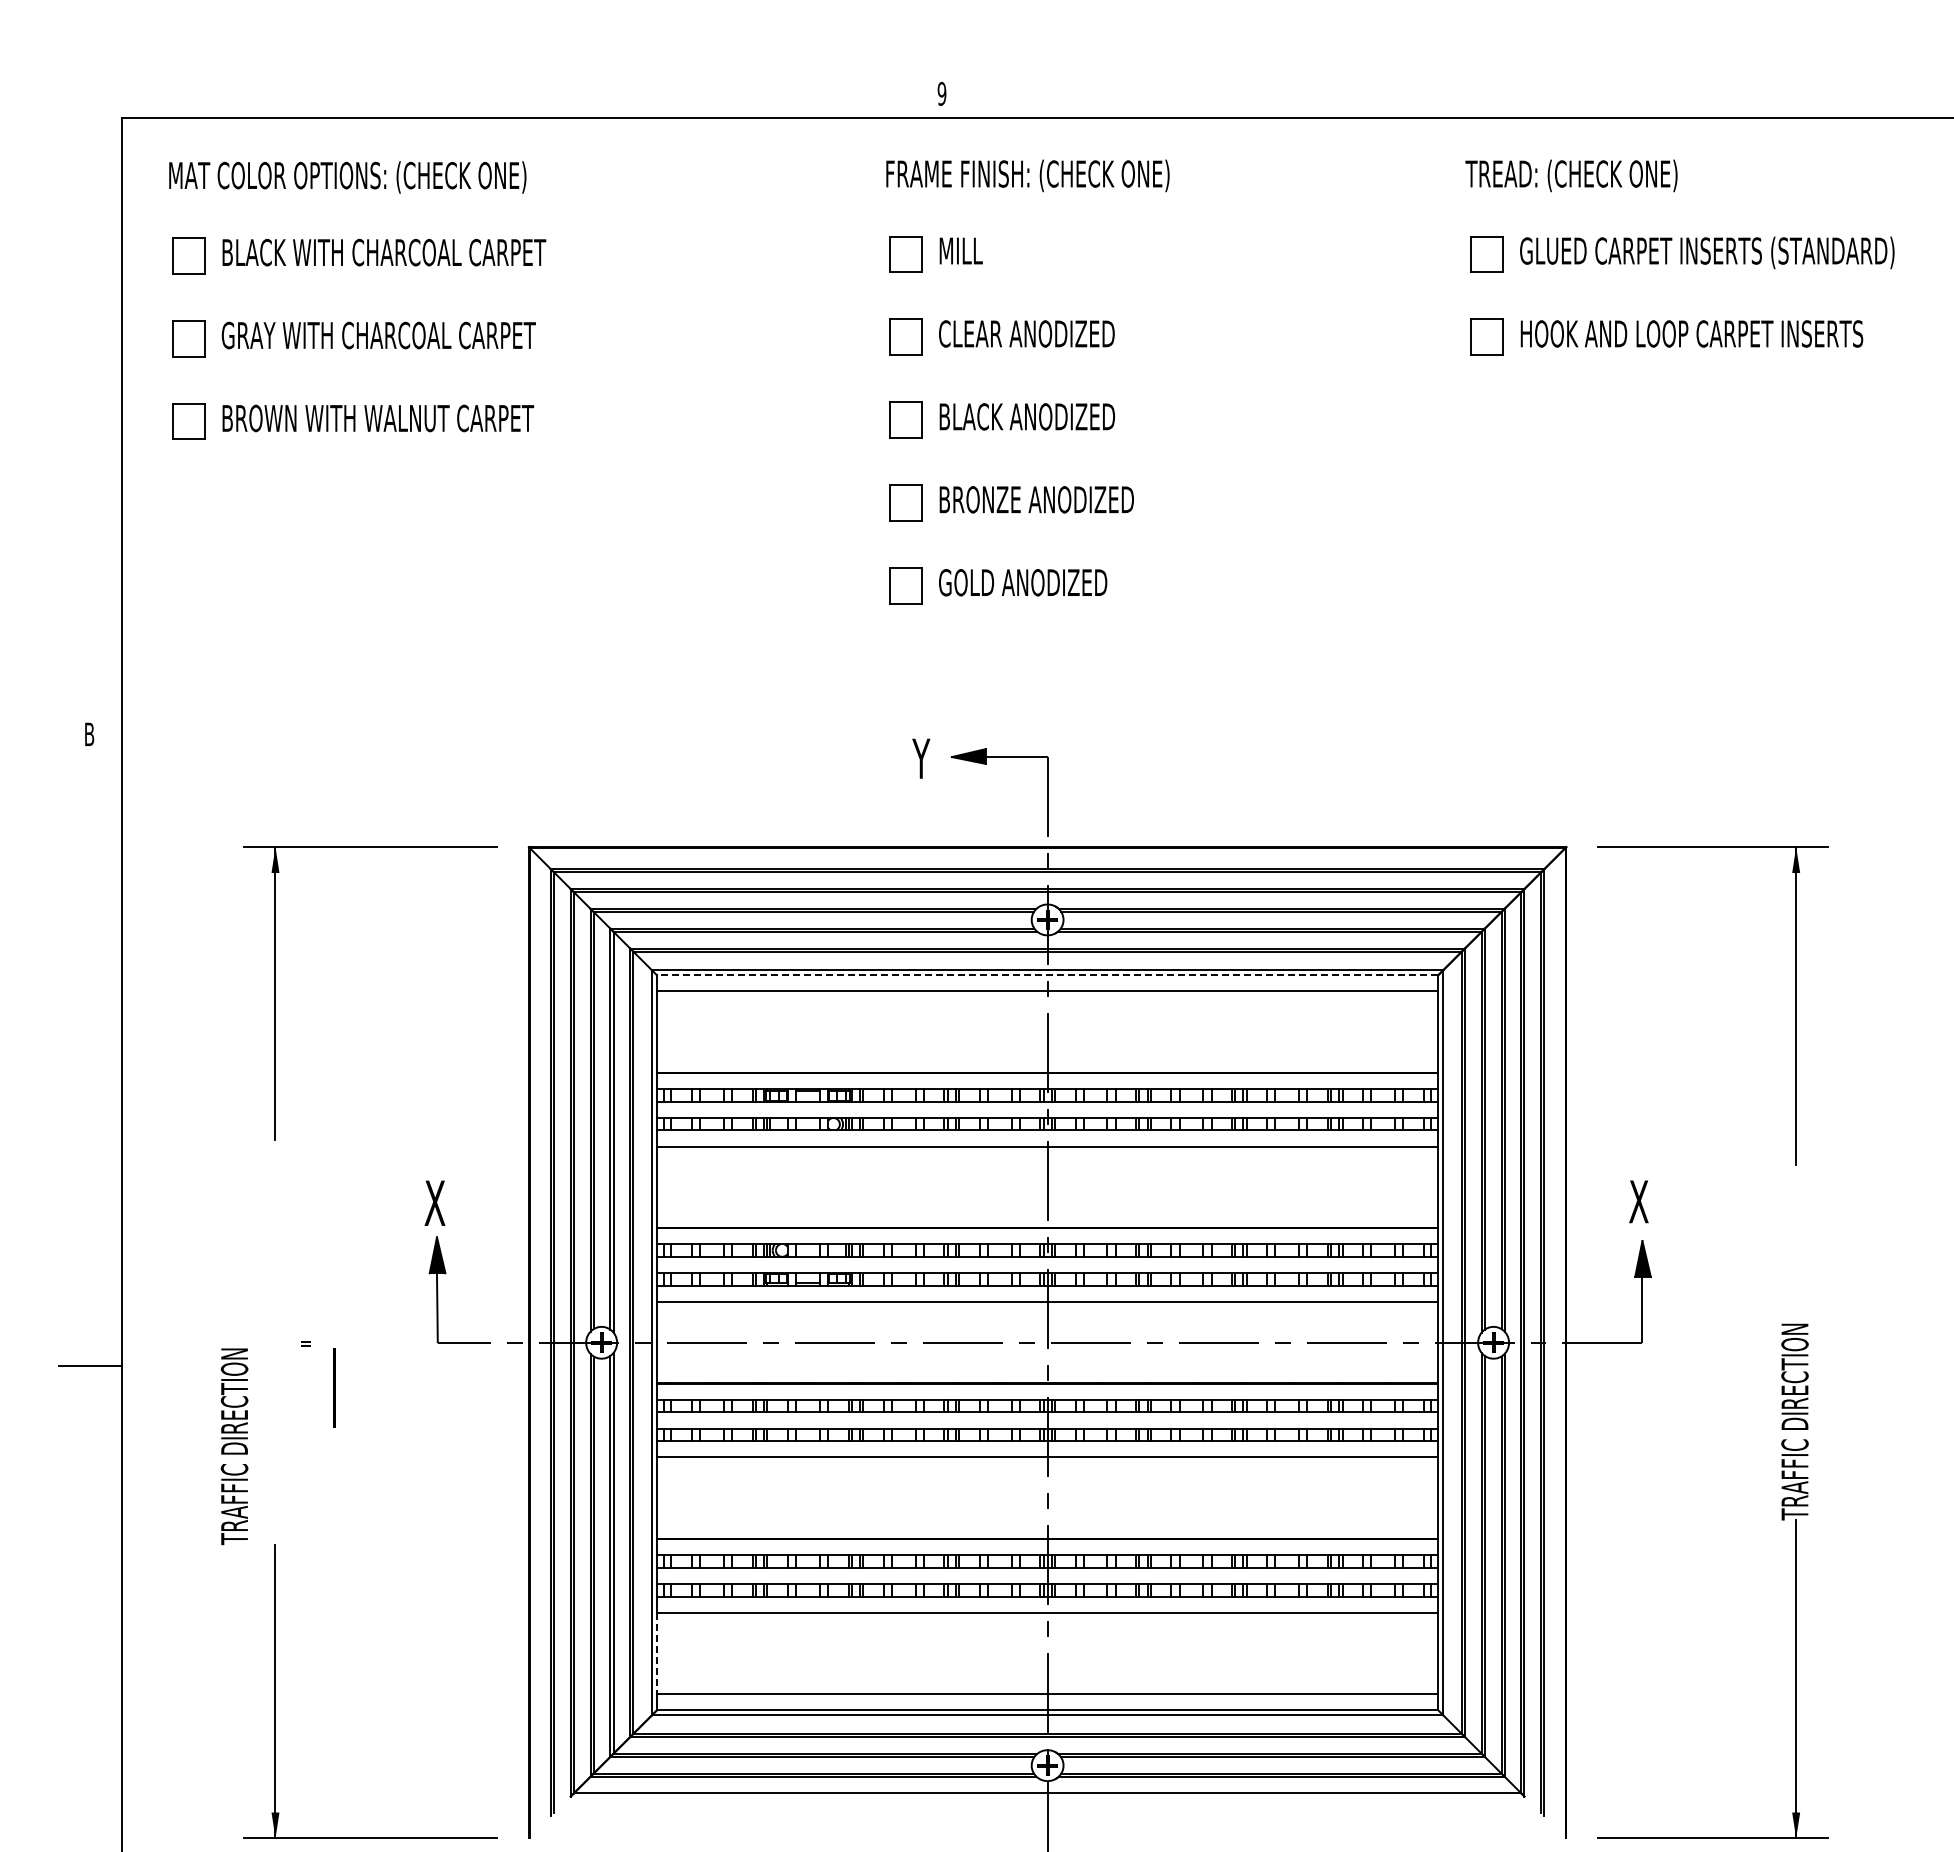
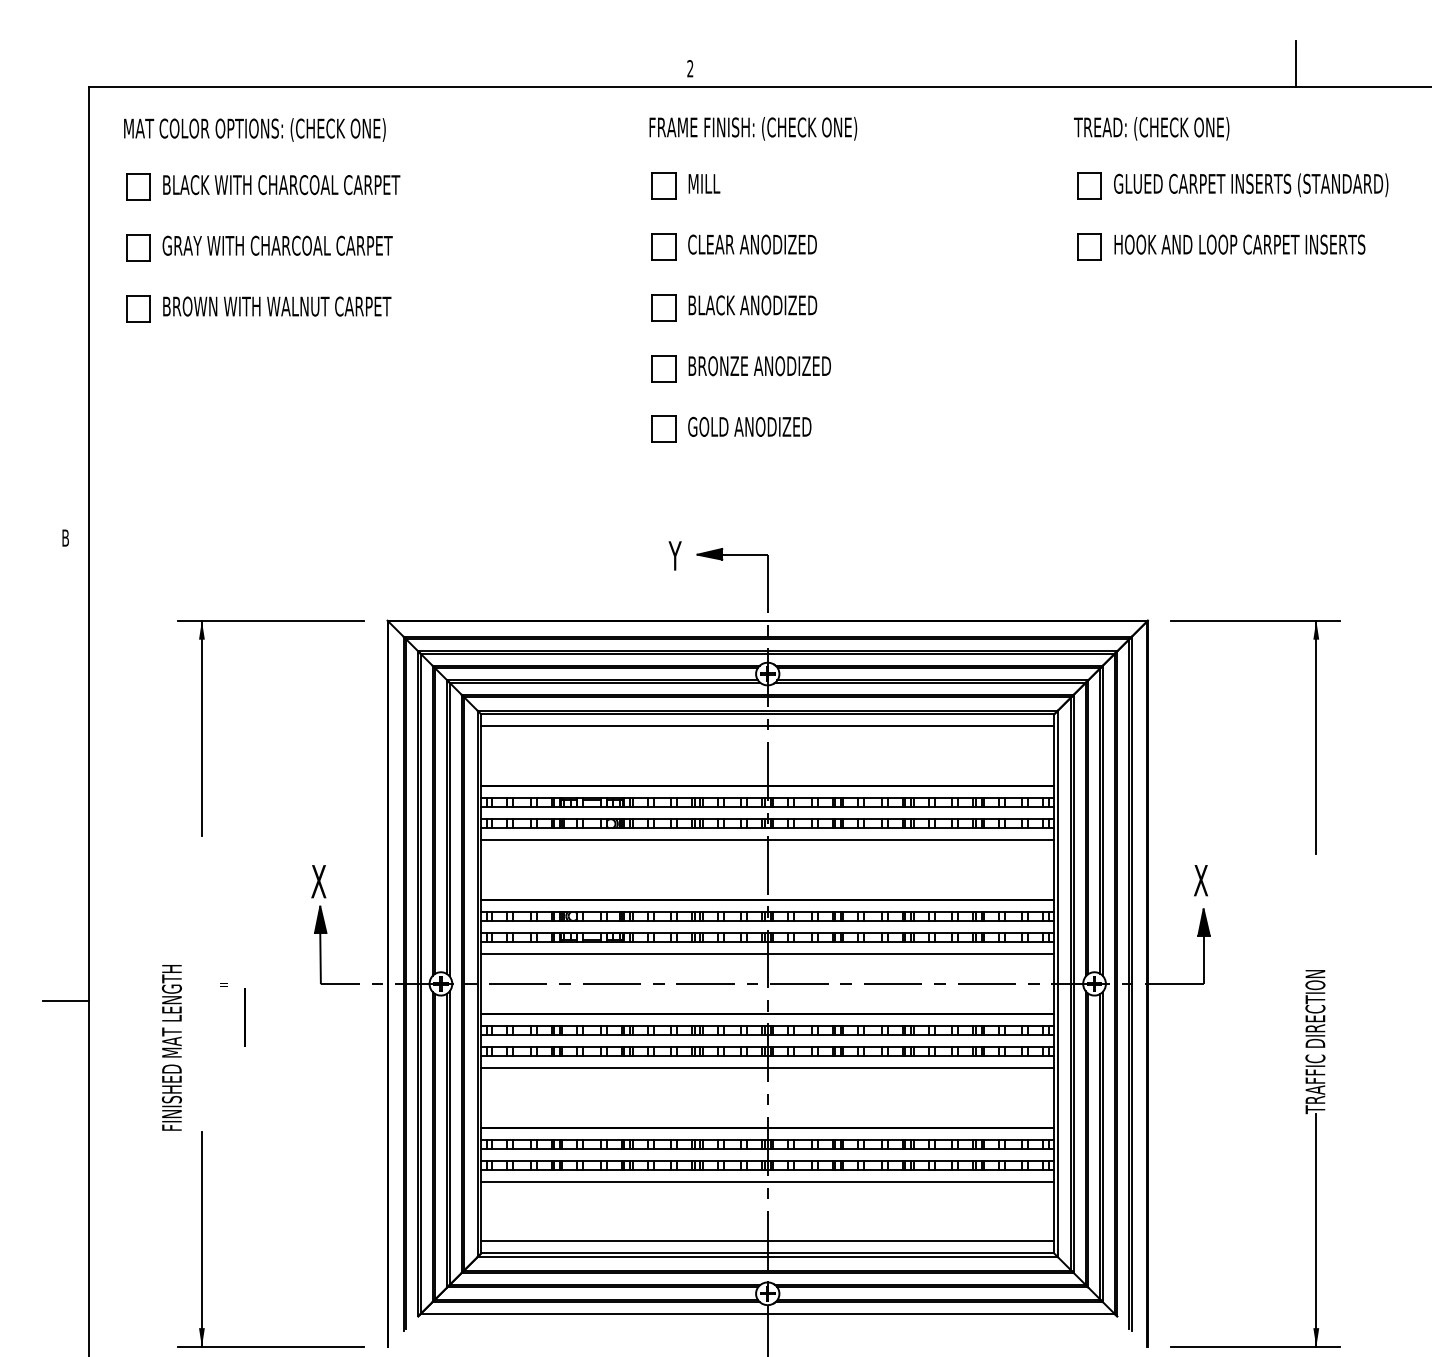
line: (1768, 86) -> (1296, 63), added
text: (941, 93) -> (689, 68), 9 -> 2
line: (1047, 975) -> (767, 714), dashed -> solid
text: (234, 1430) -> (171, 1048), TRAFFIC DIRECTION -> FINISHED MAT LENGTH
line: (656, 1653) -> (481, 1211), dashed -> solid

